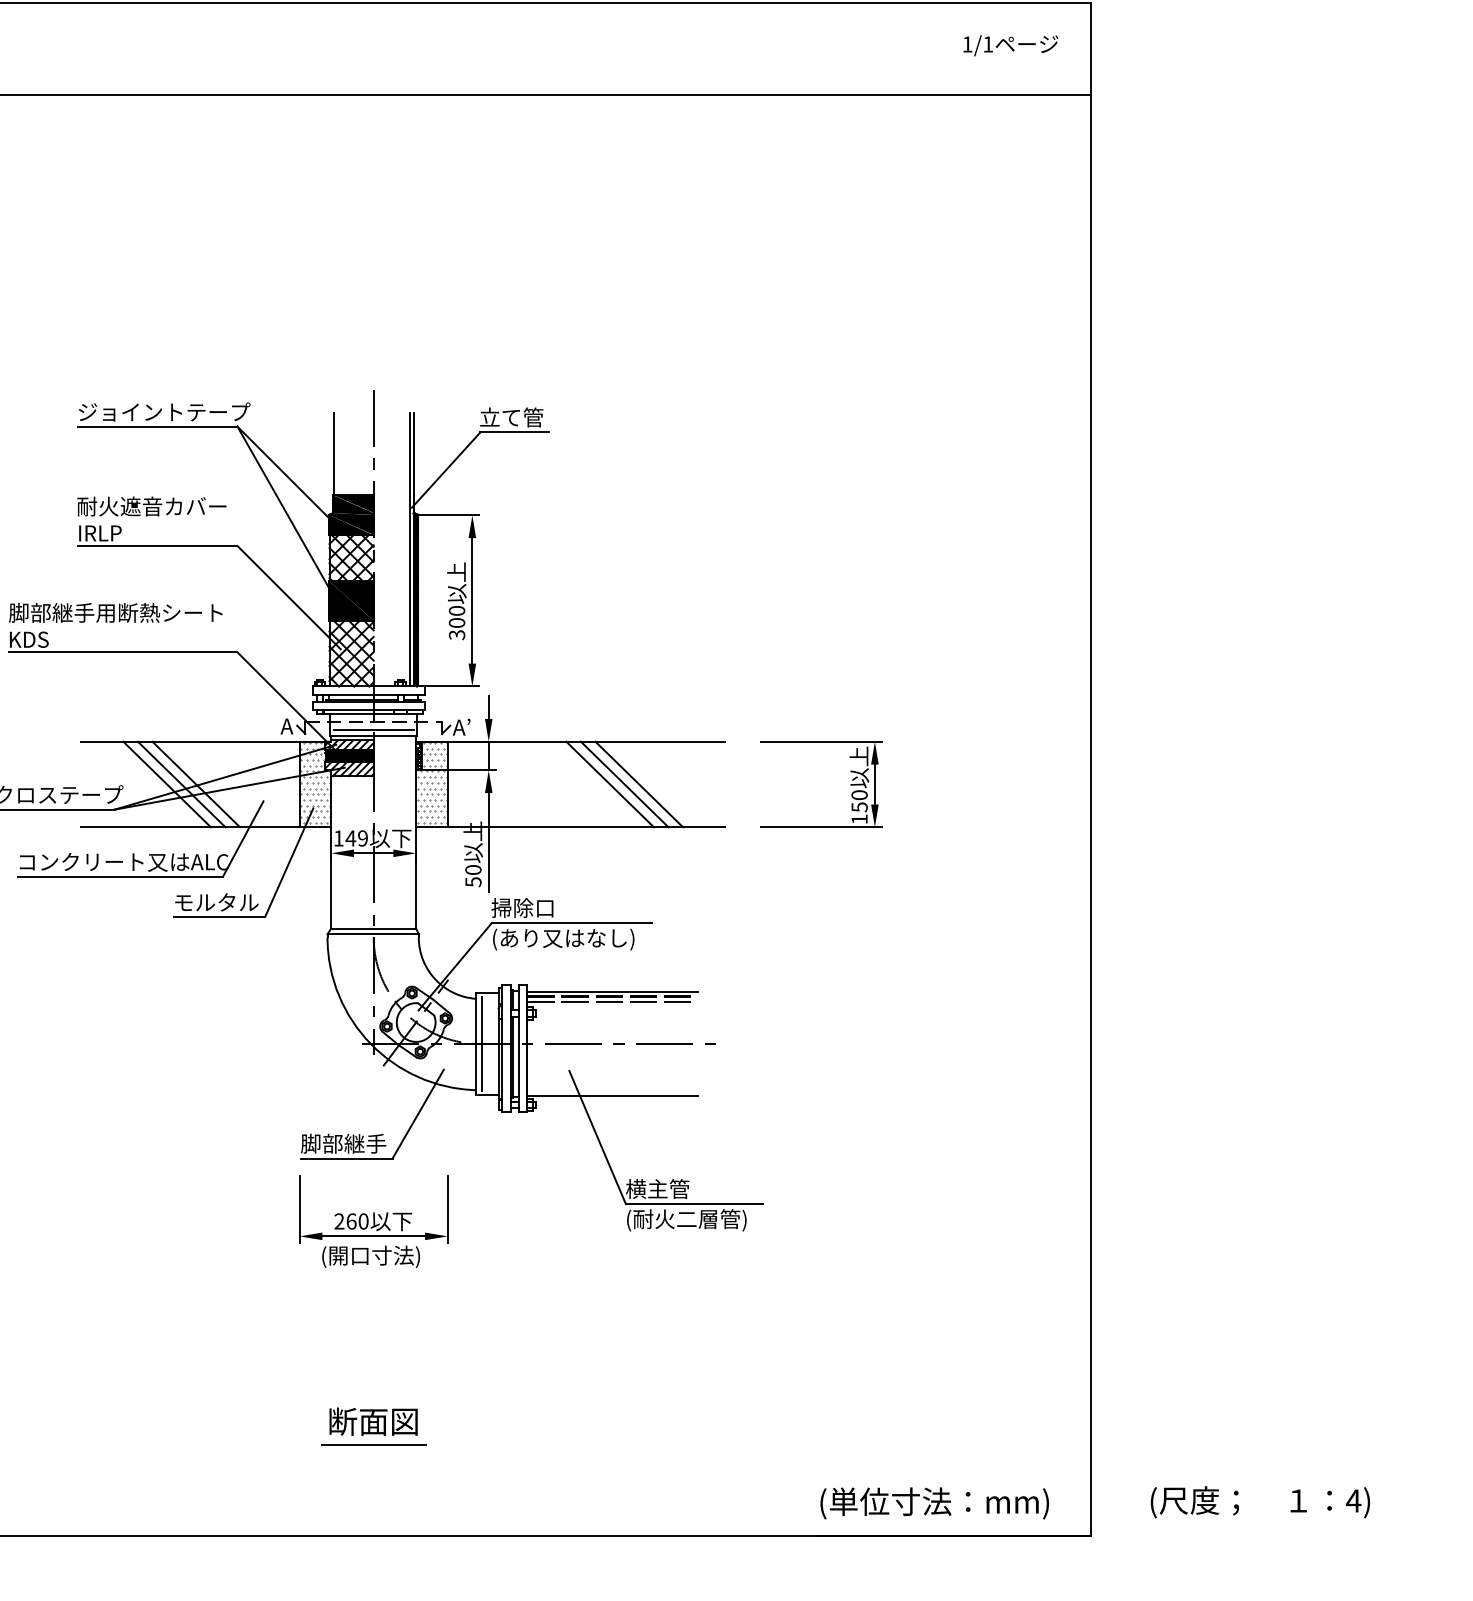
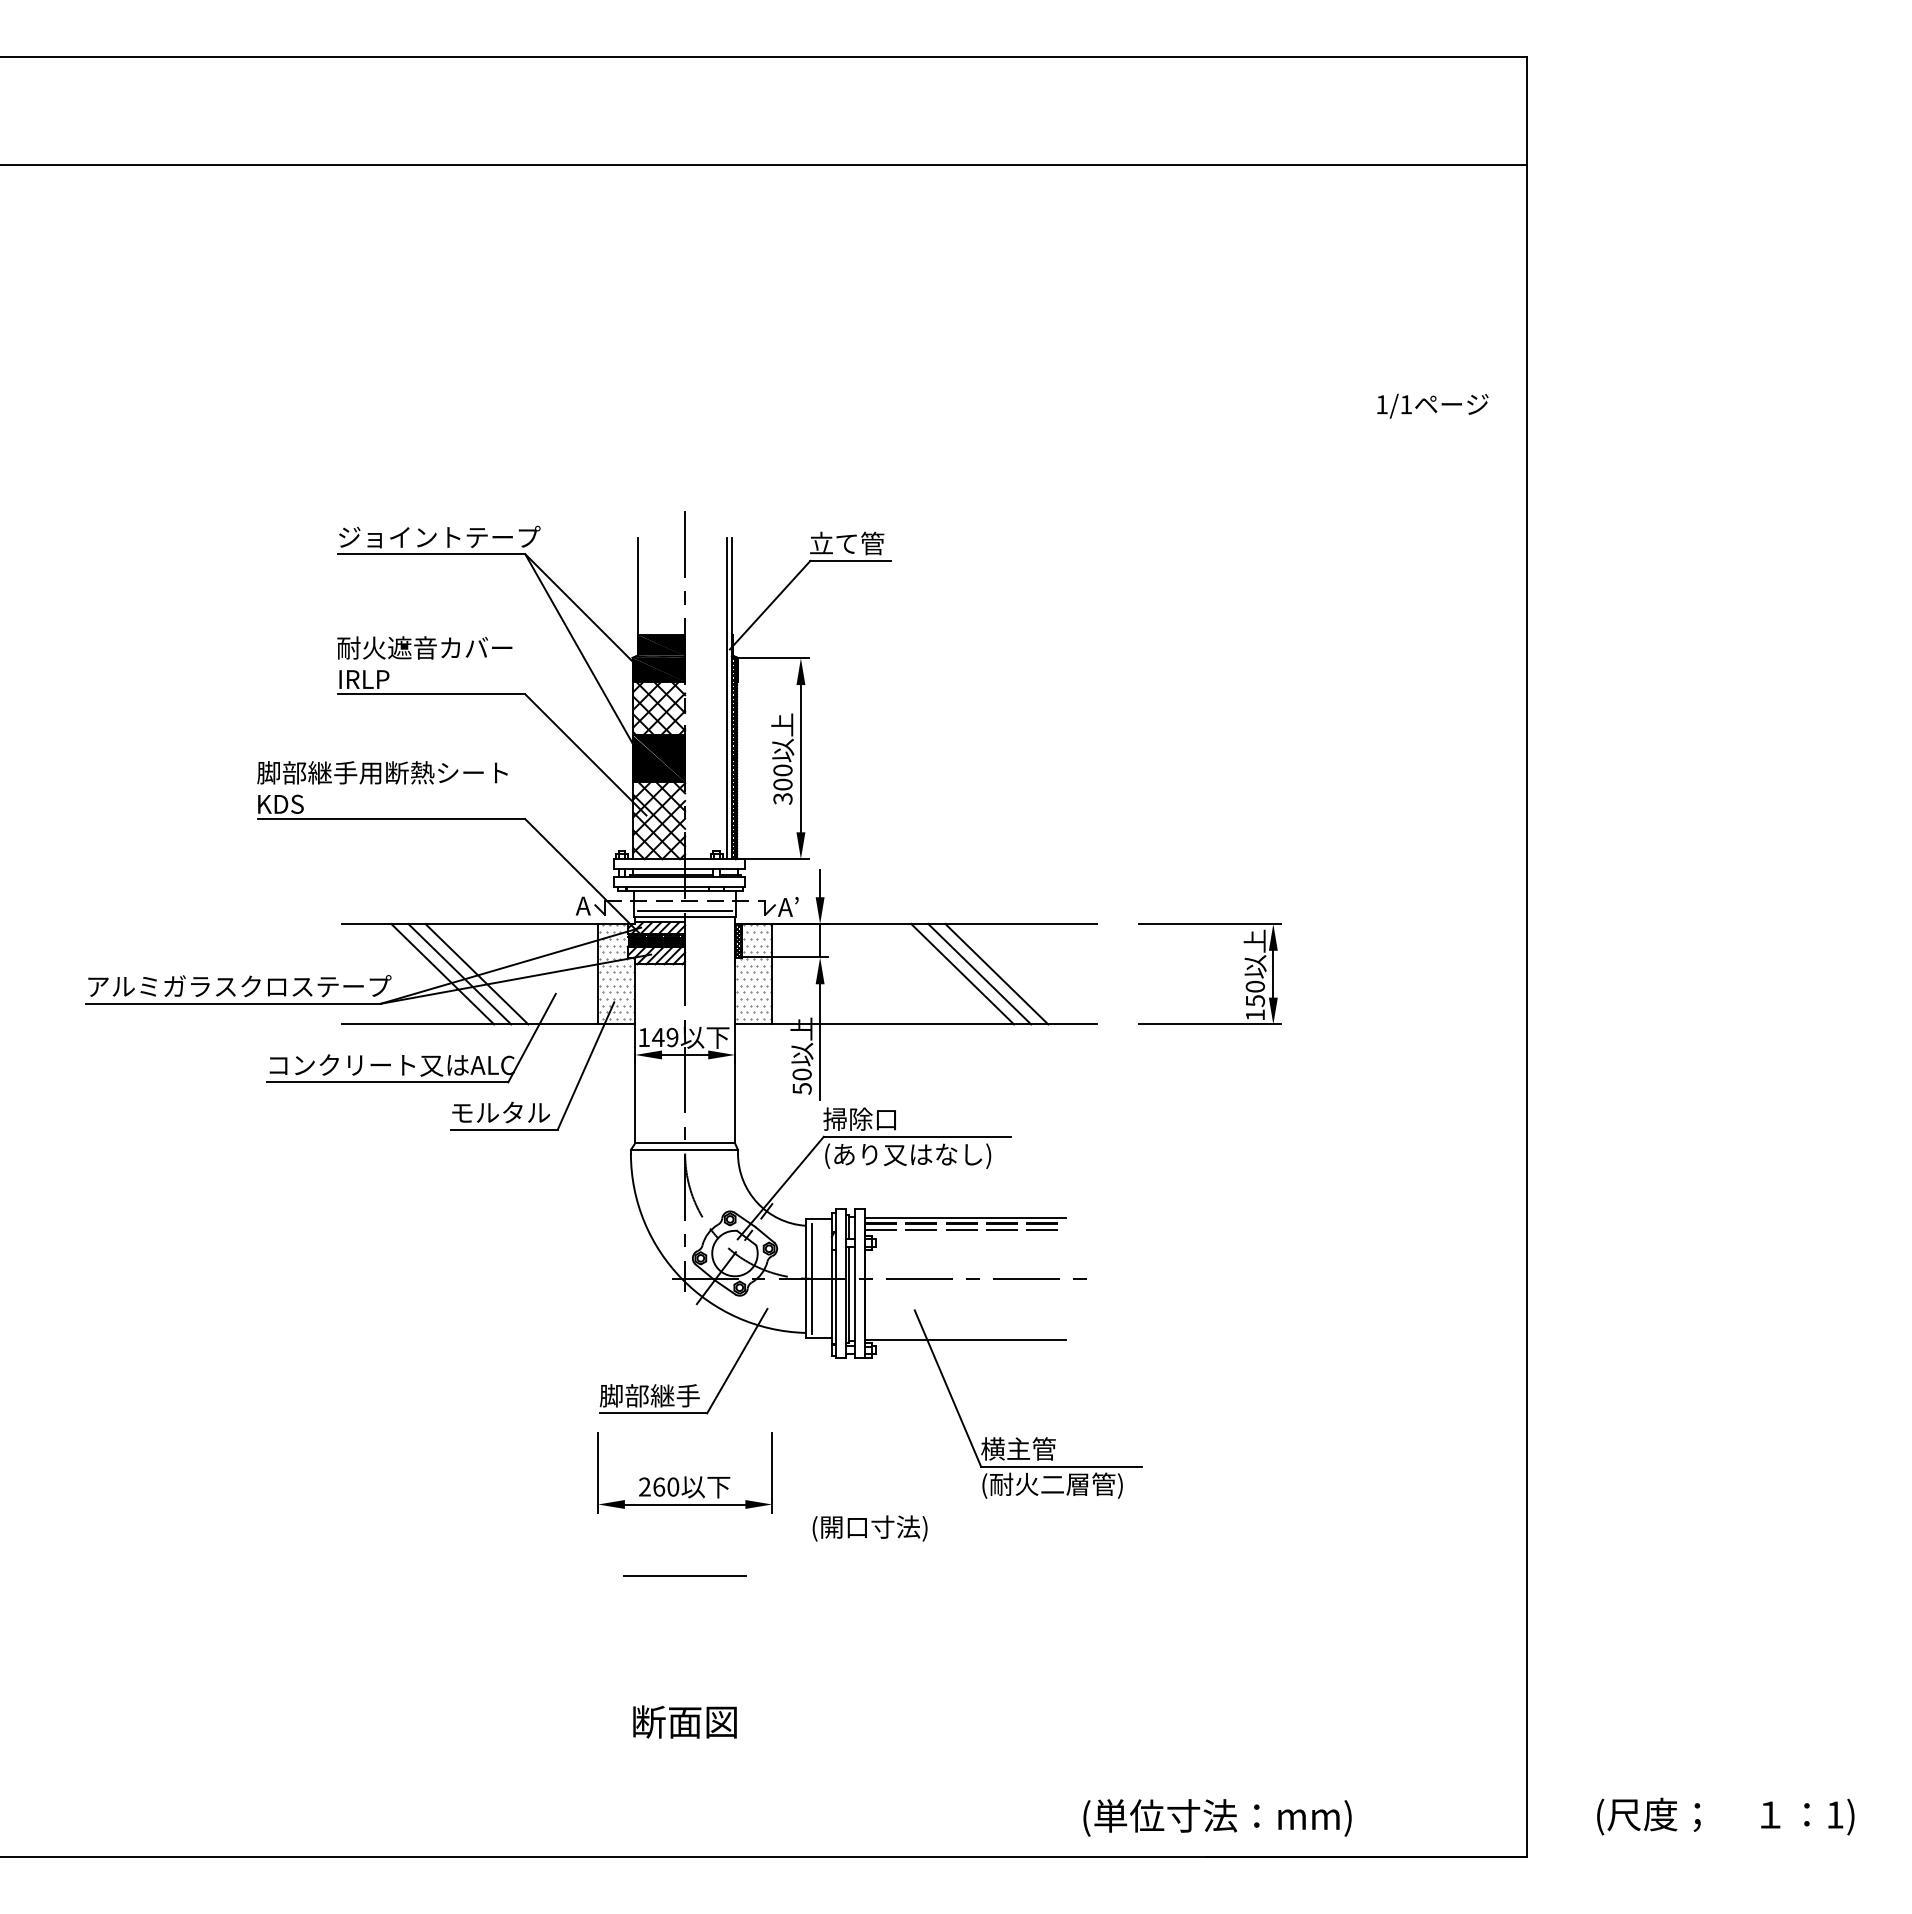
text: (1010, 45) -> (1432, 405), moved
text: (370, 1256) -> (869, 1528), moved
line: (373, 1444) -> (684, 1575), moved
text: (1353, 1500) -> (1835, 1814), 4) -> 1)
text: (934, 1503) -> (1217, 1817), moved

